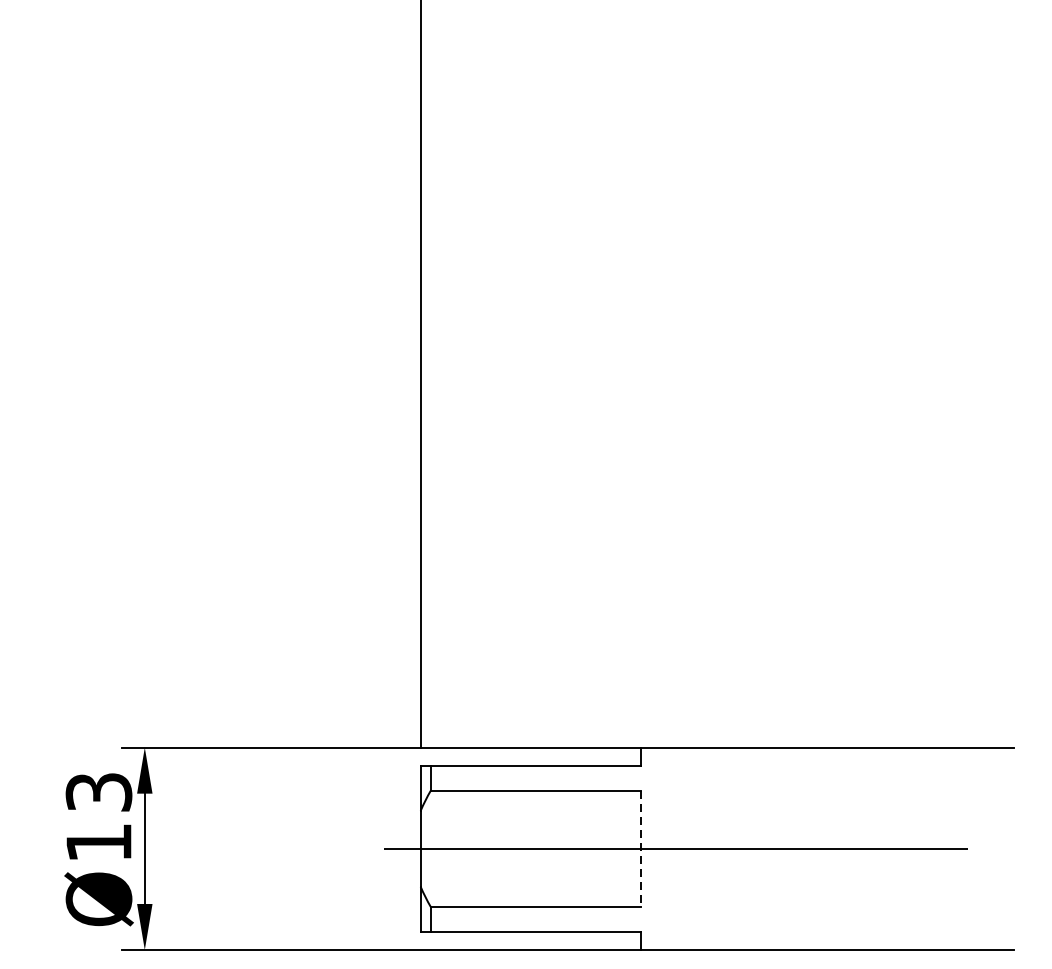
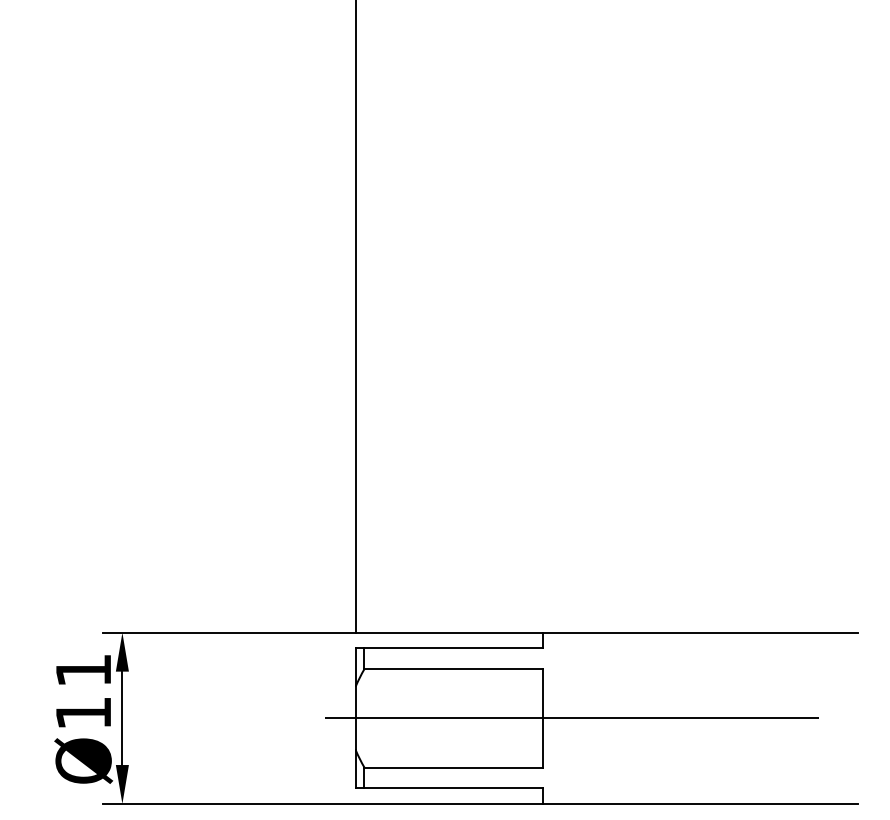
text: (98, 792) -> (83, 670), Ø13 -> Ø11
line: (641, 849) -> (542, 718), dashed -> solid

